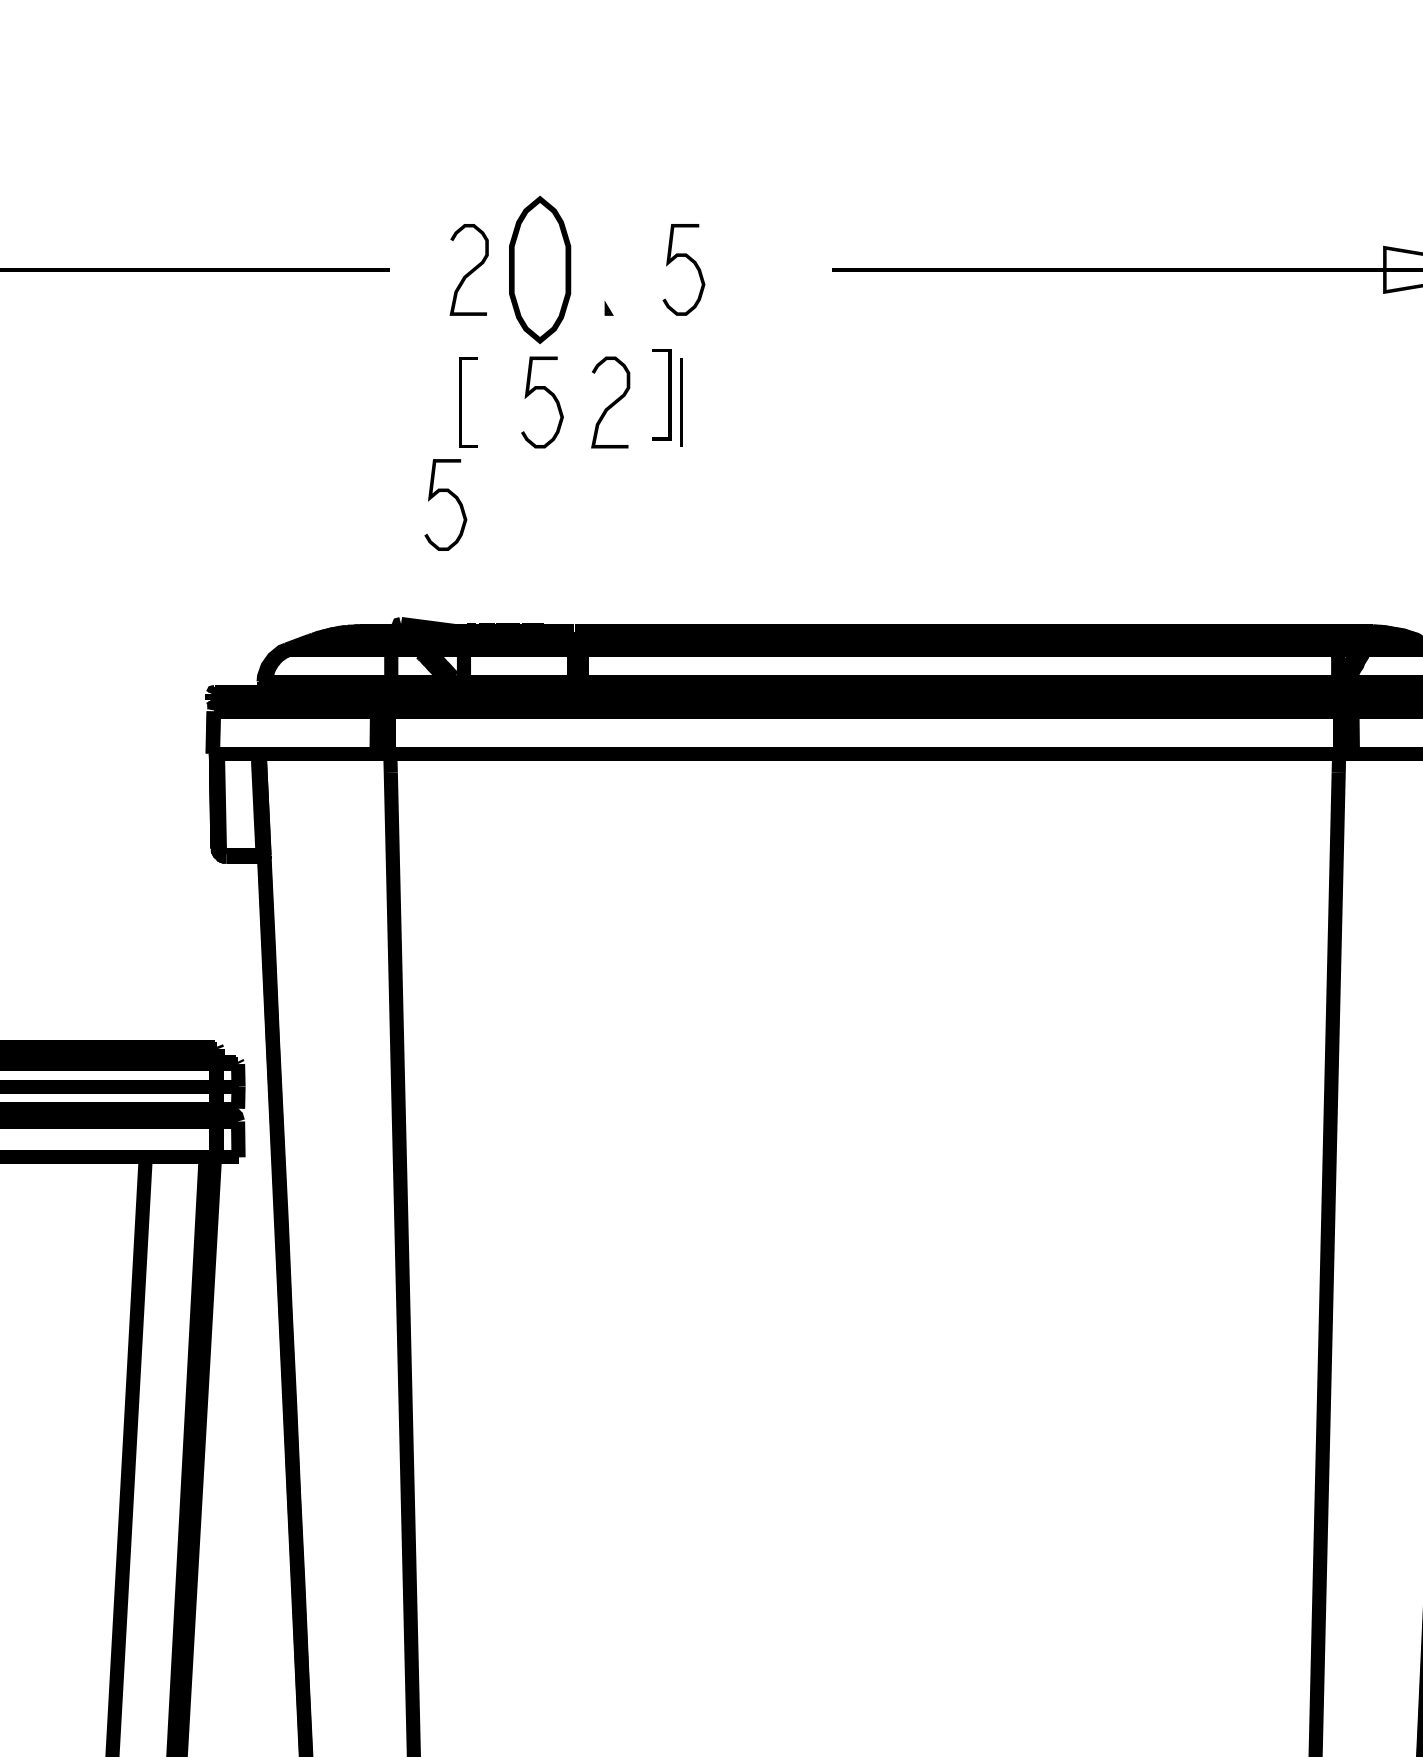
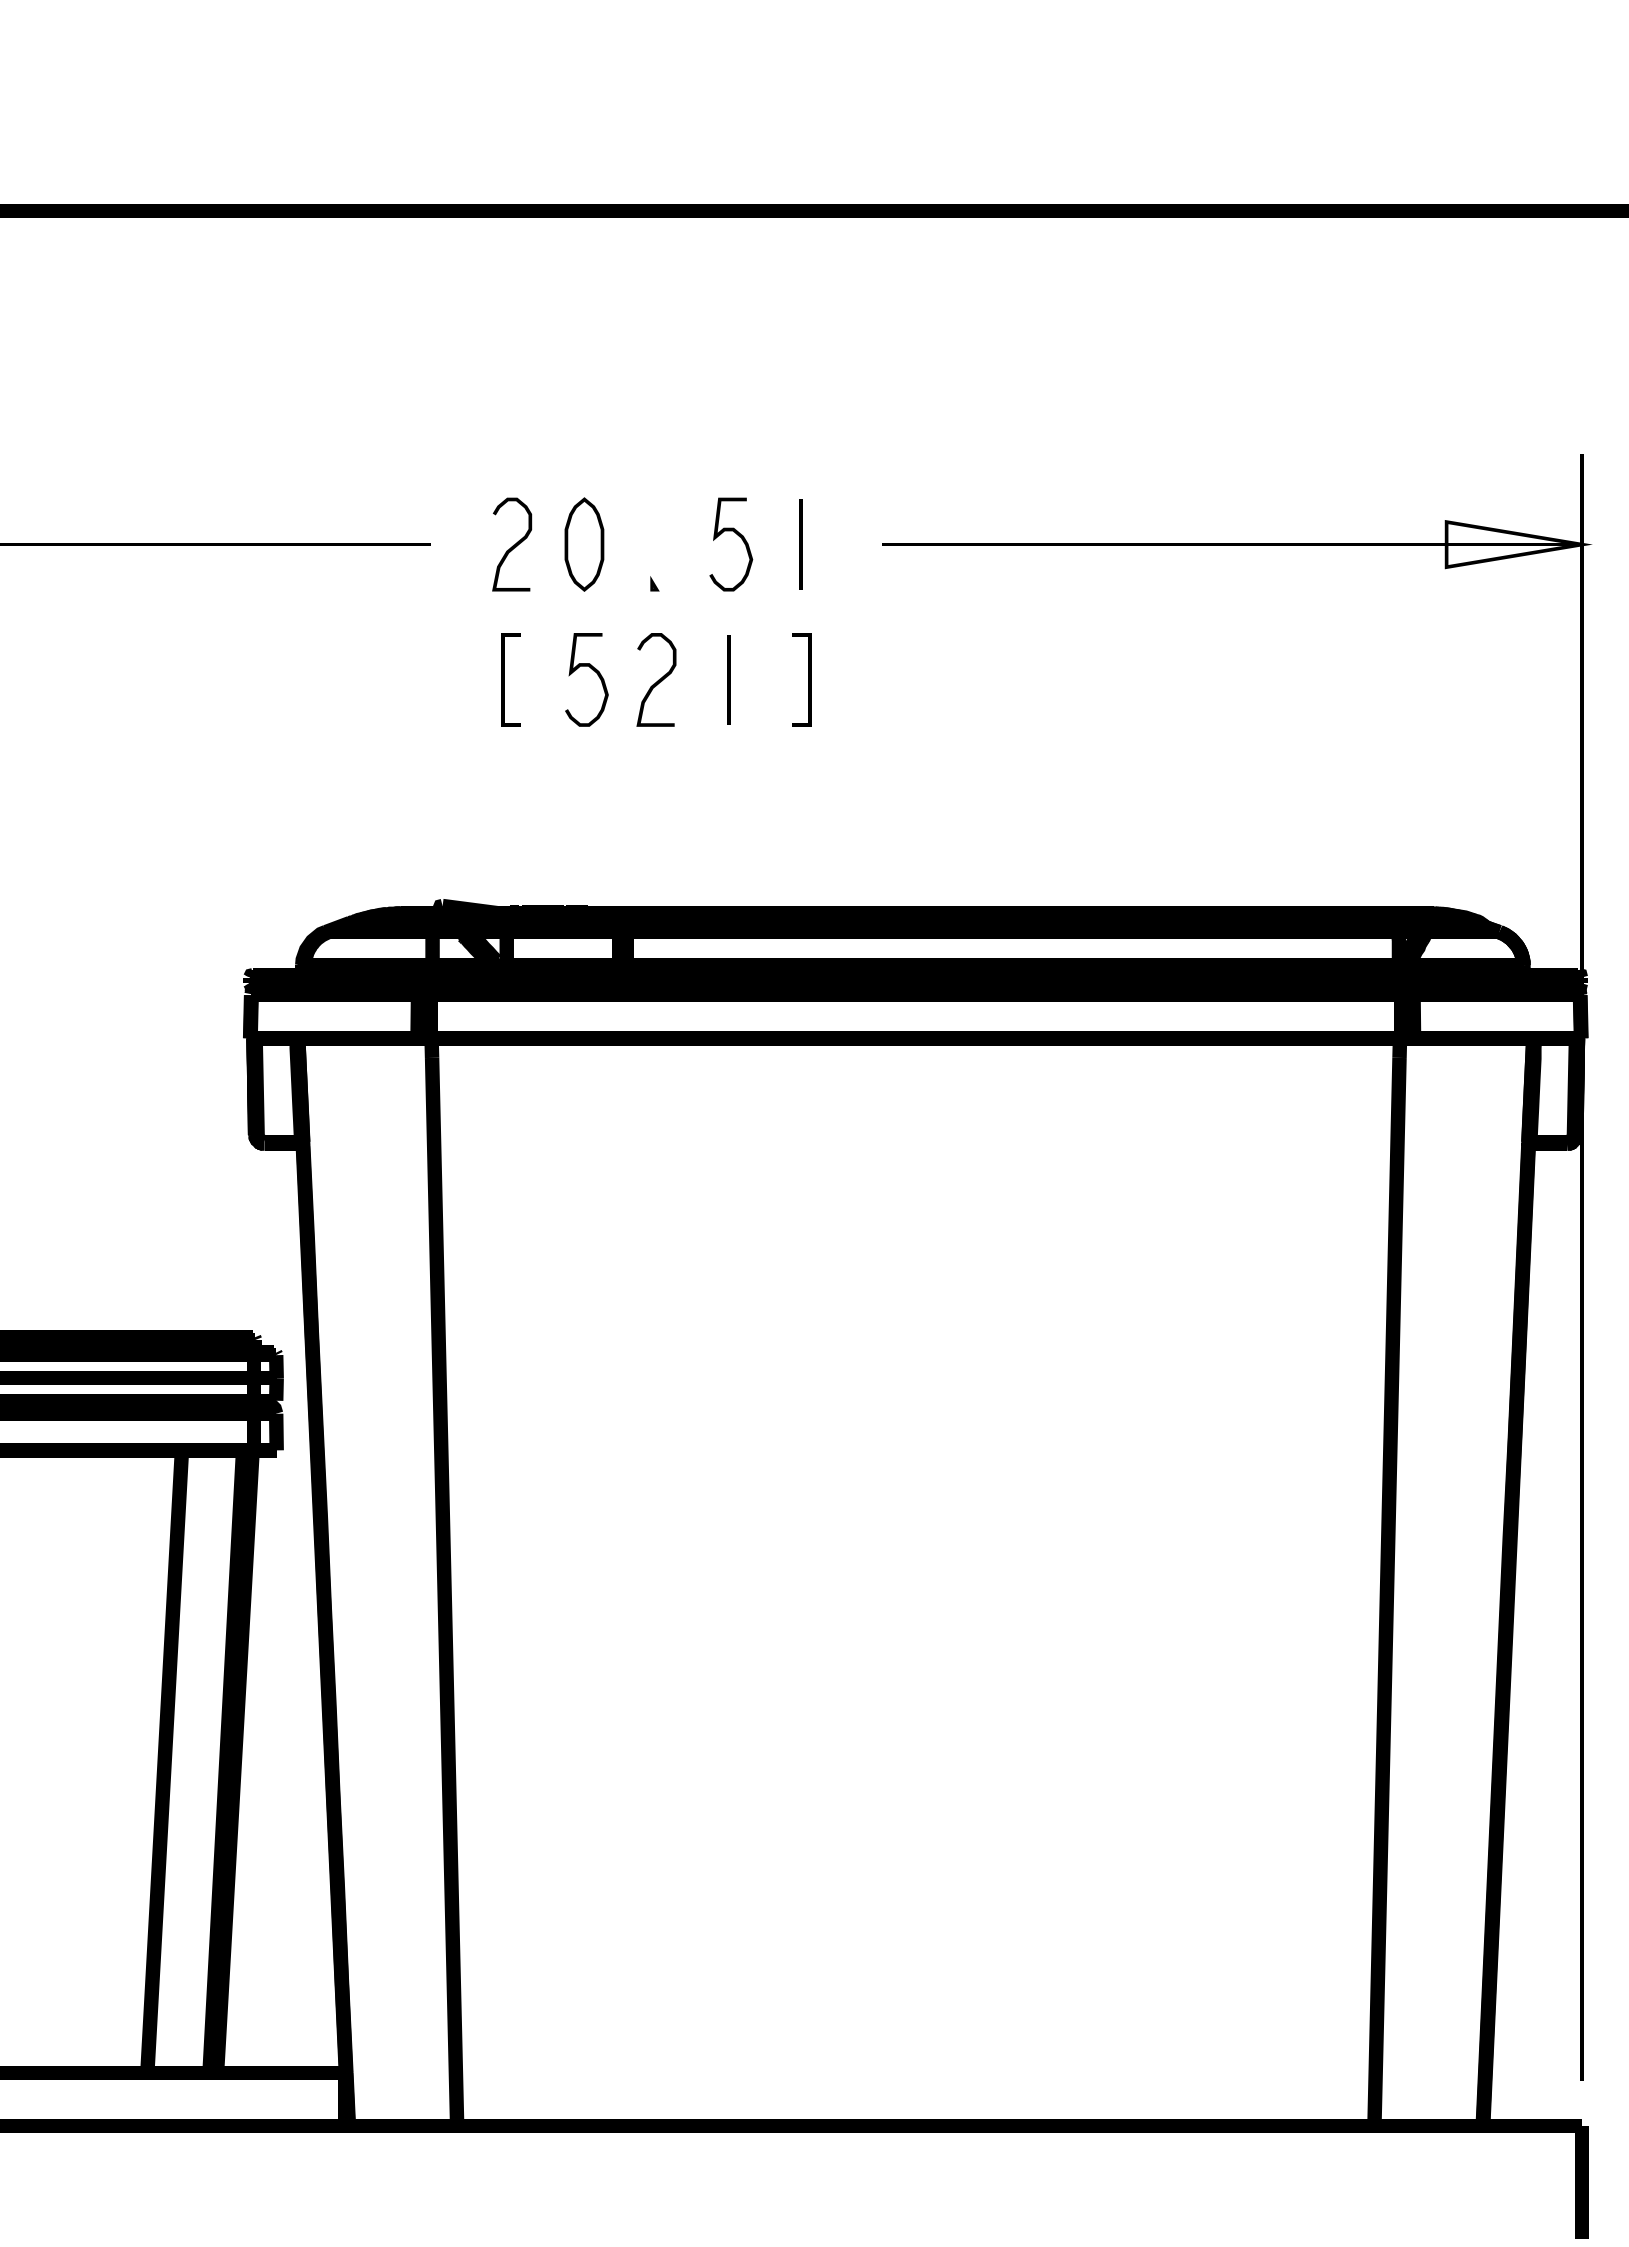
part: (540, 269) -> (584, 544), size x0.62
line: (751, 269) -> (800, 544), added
line: (668, 394) -> (808, 679), moved
curve: (452, 497) -> (495, 776), removed

